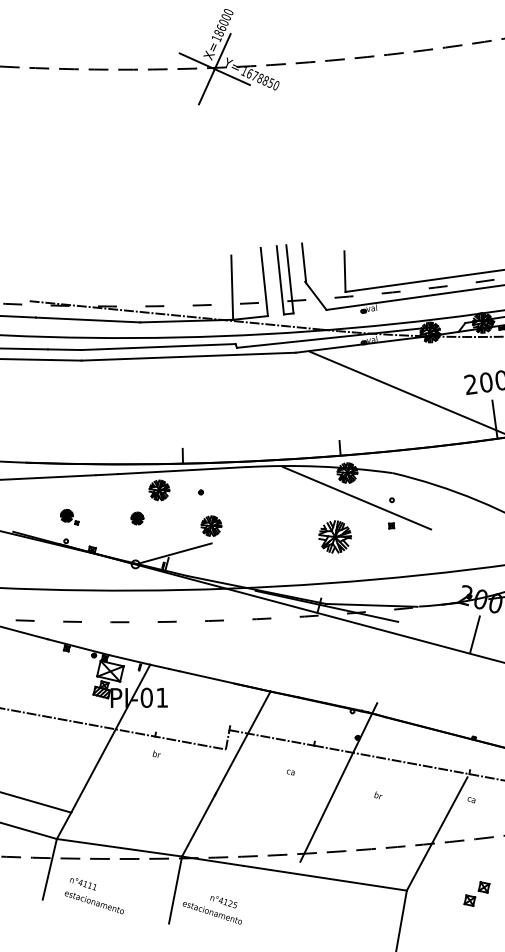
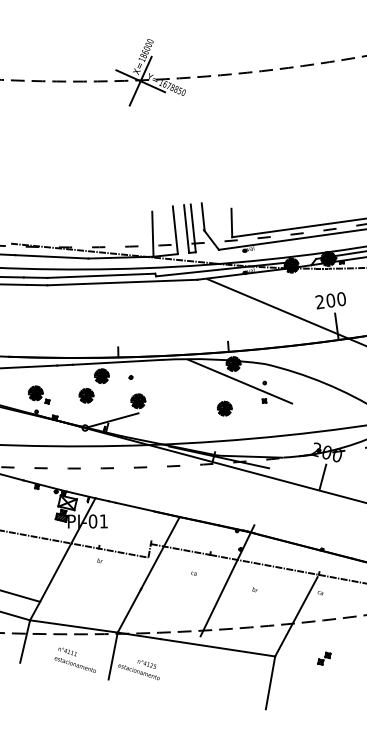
part: (68, 516) -> (38, 394), size x1.67
part: (137, 517) -> (86, 395), size x1.67
part: (334, 536) -> (224, 408), size x0.62
part: (477, 893) -> (324, 658), size x0.71
text: (93, 894) -> (74, 659), moved

